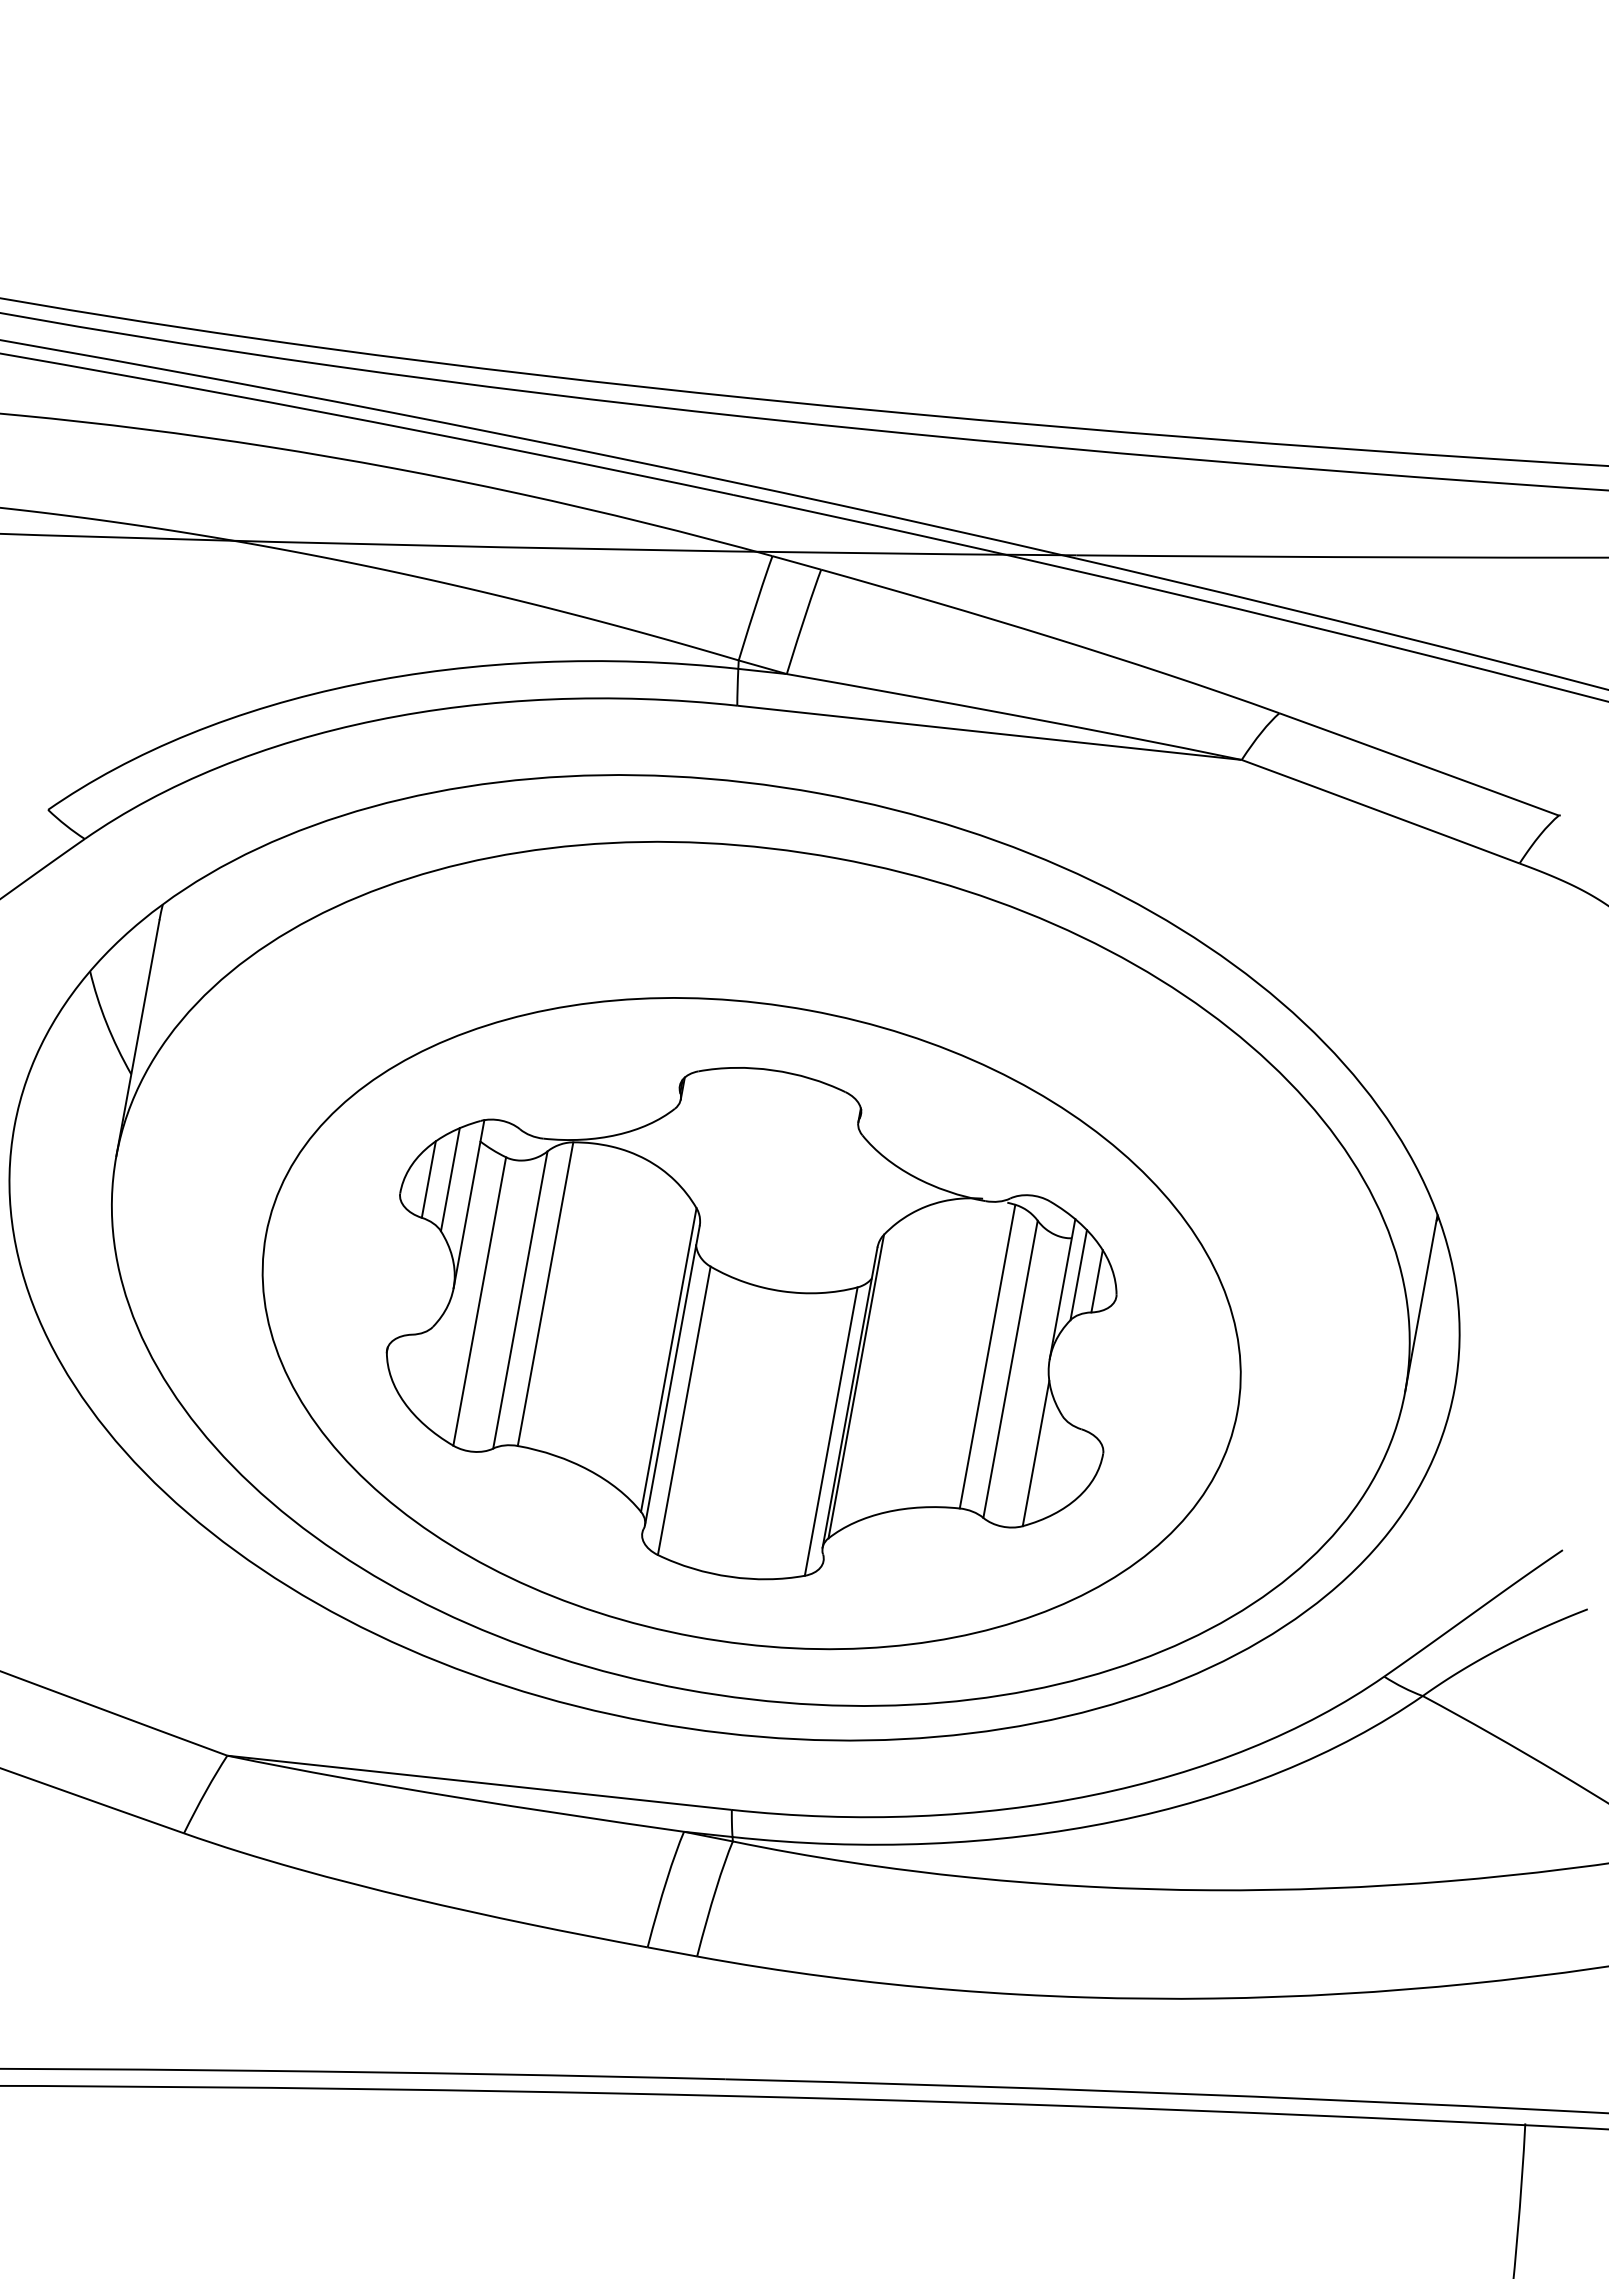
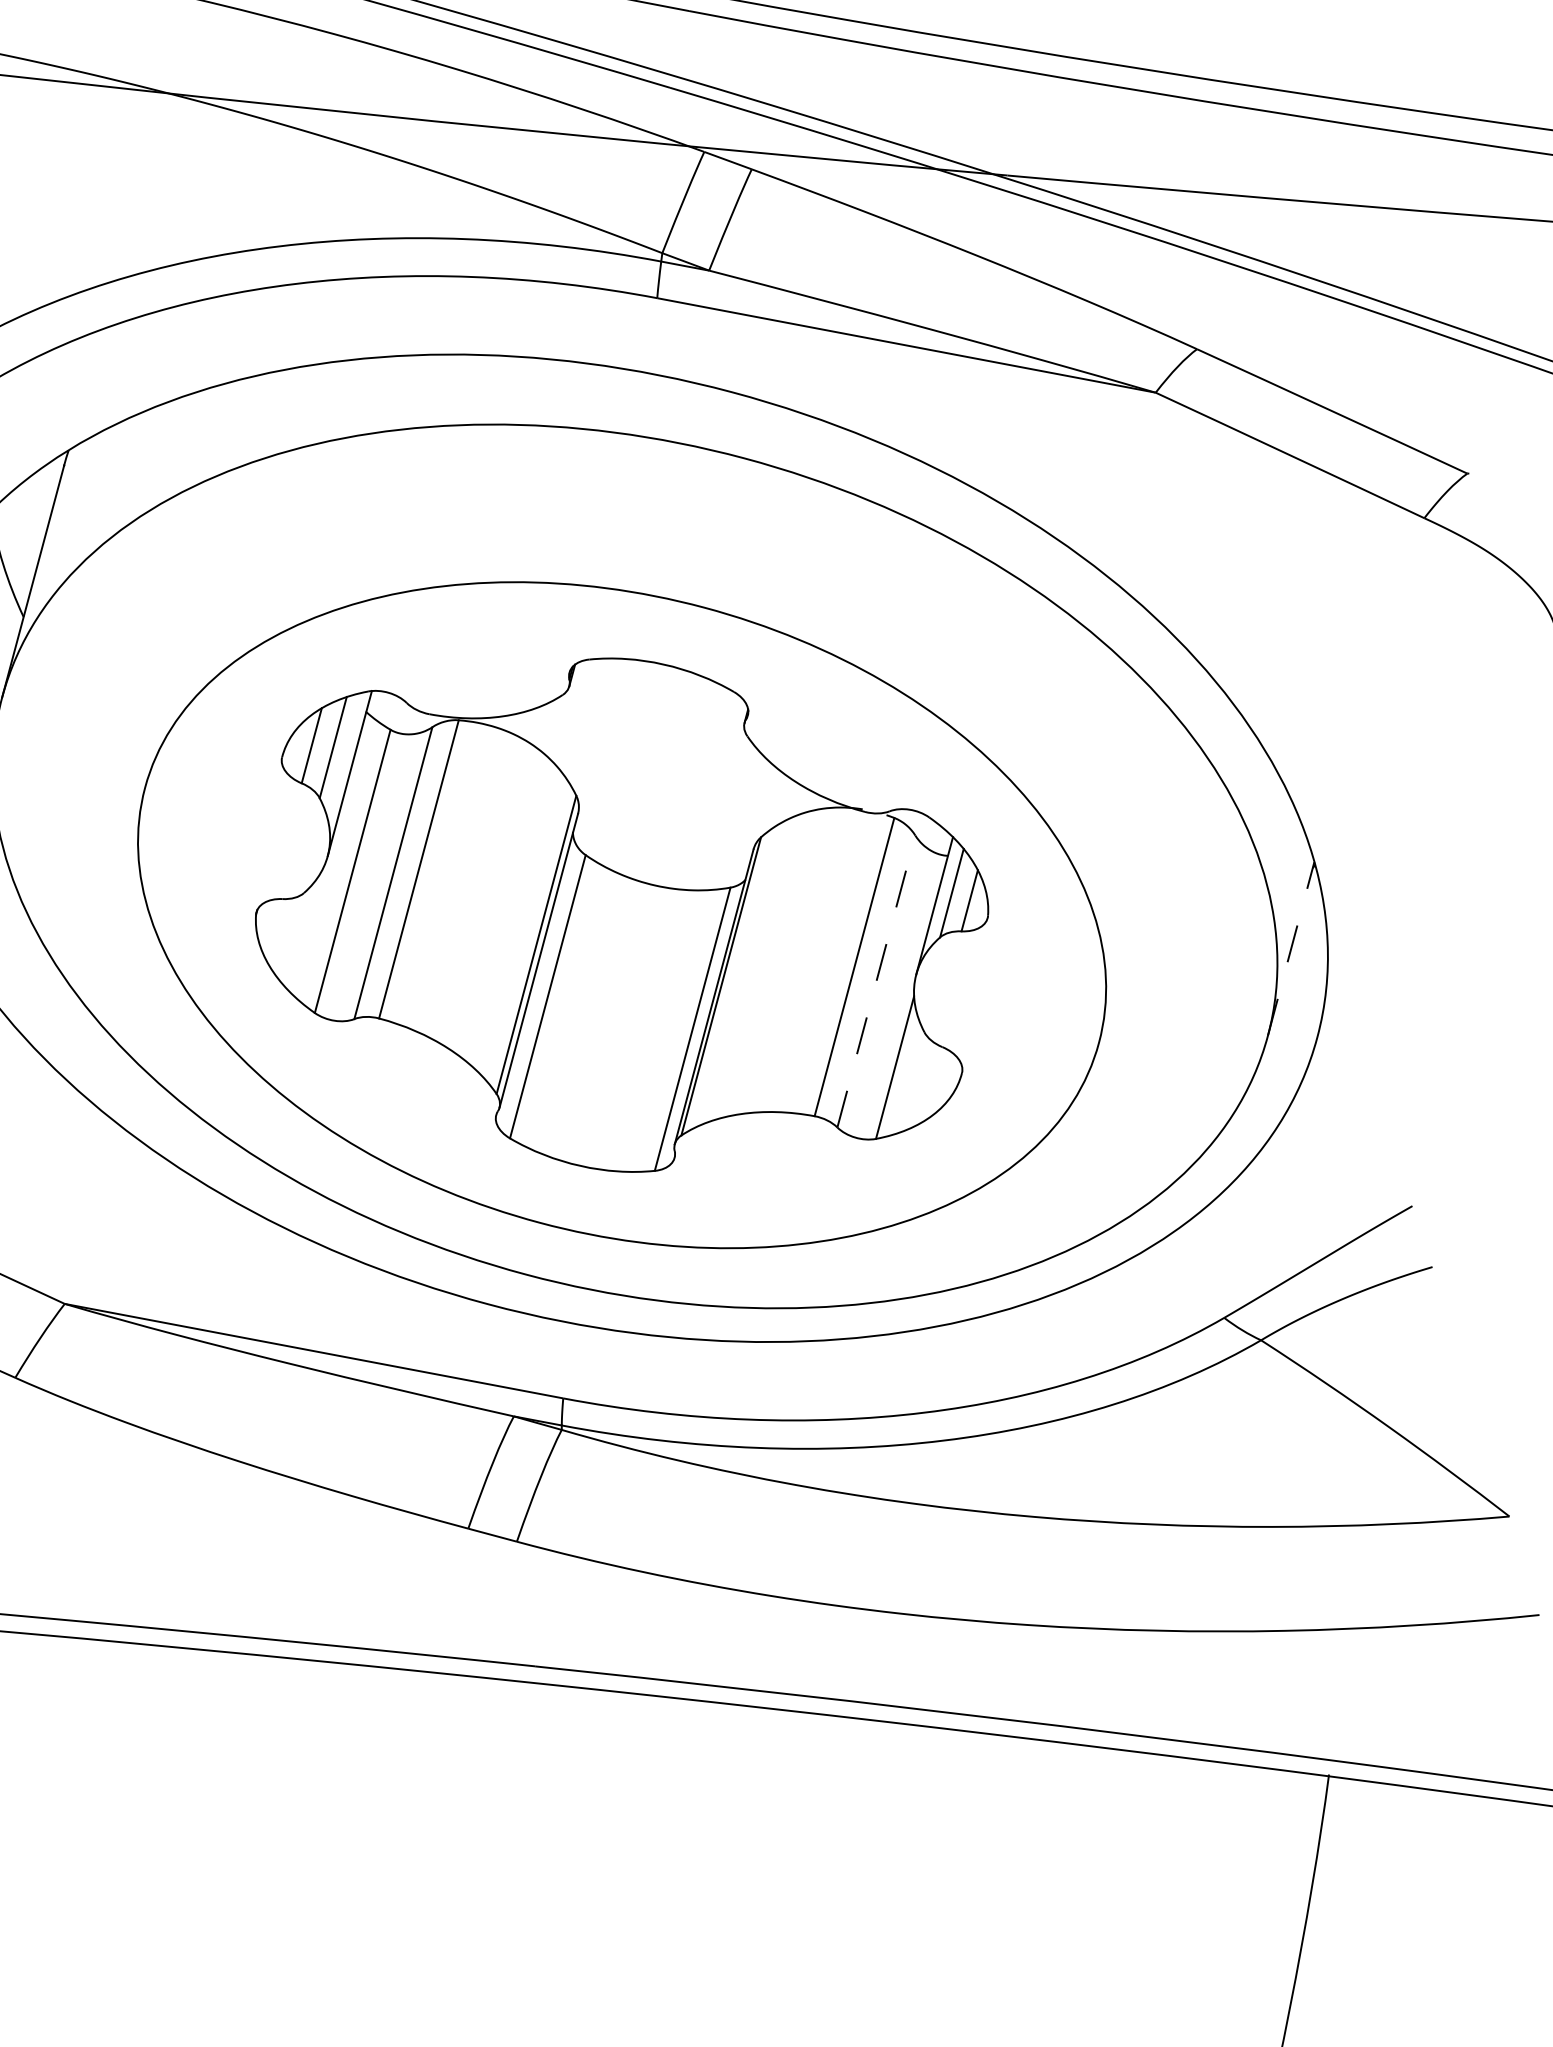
line: (1421, 1303) -> (1291, 948), solid -> dashed
line: (1010, 1368) -> (876, 980), solid -> dashed

